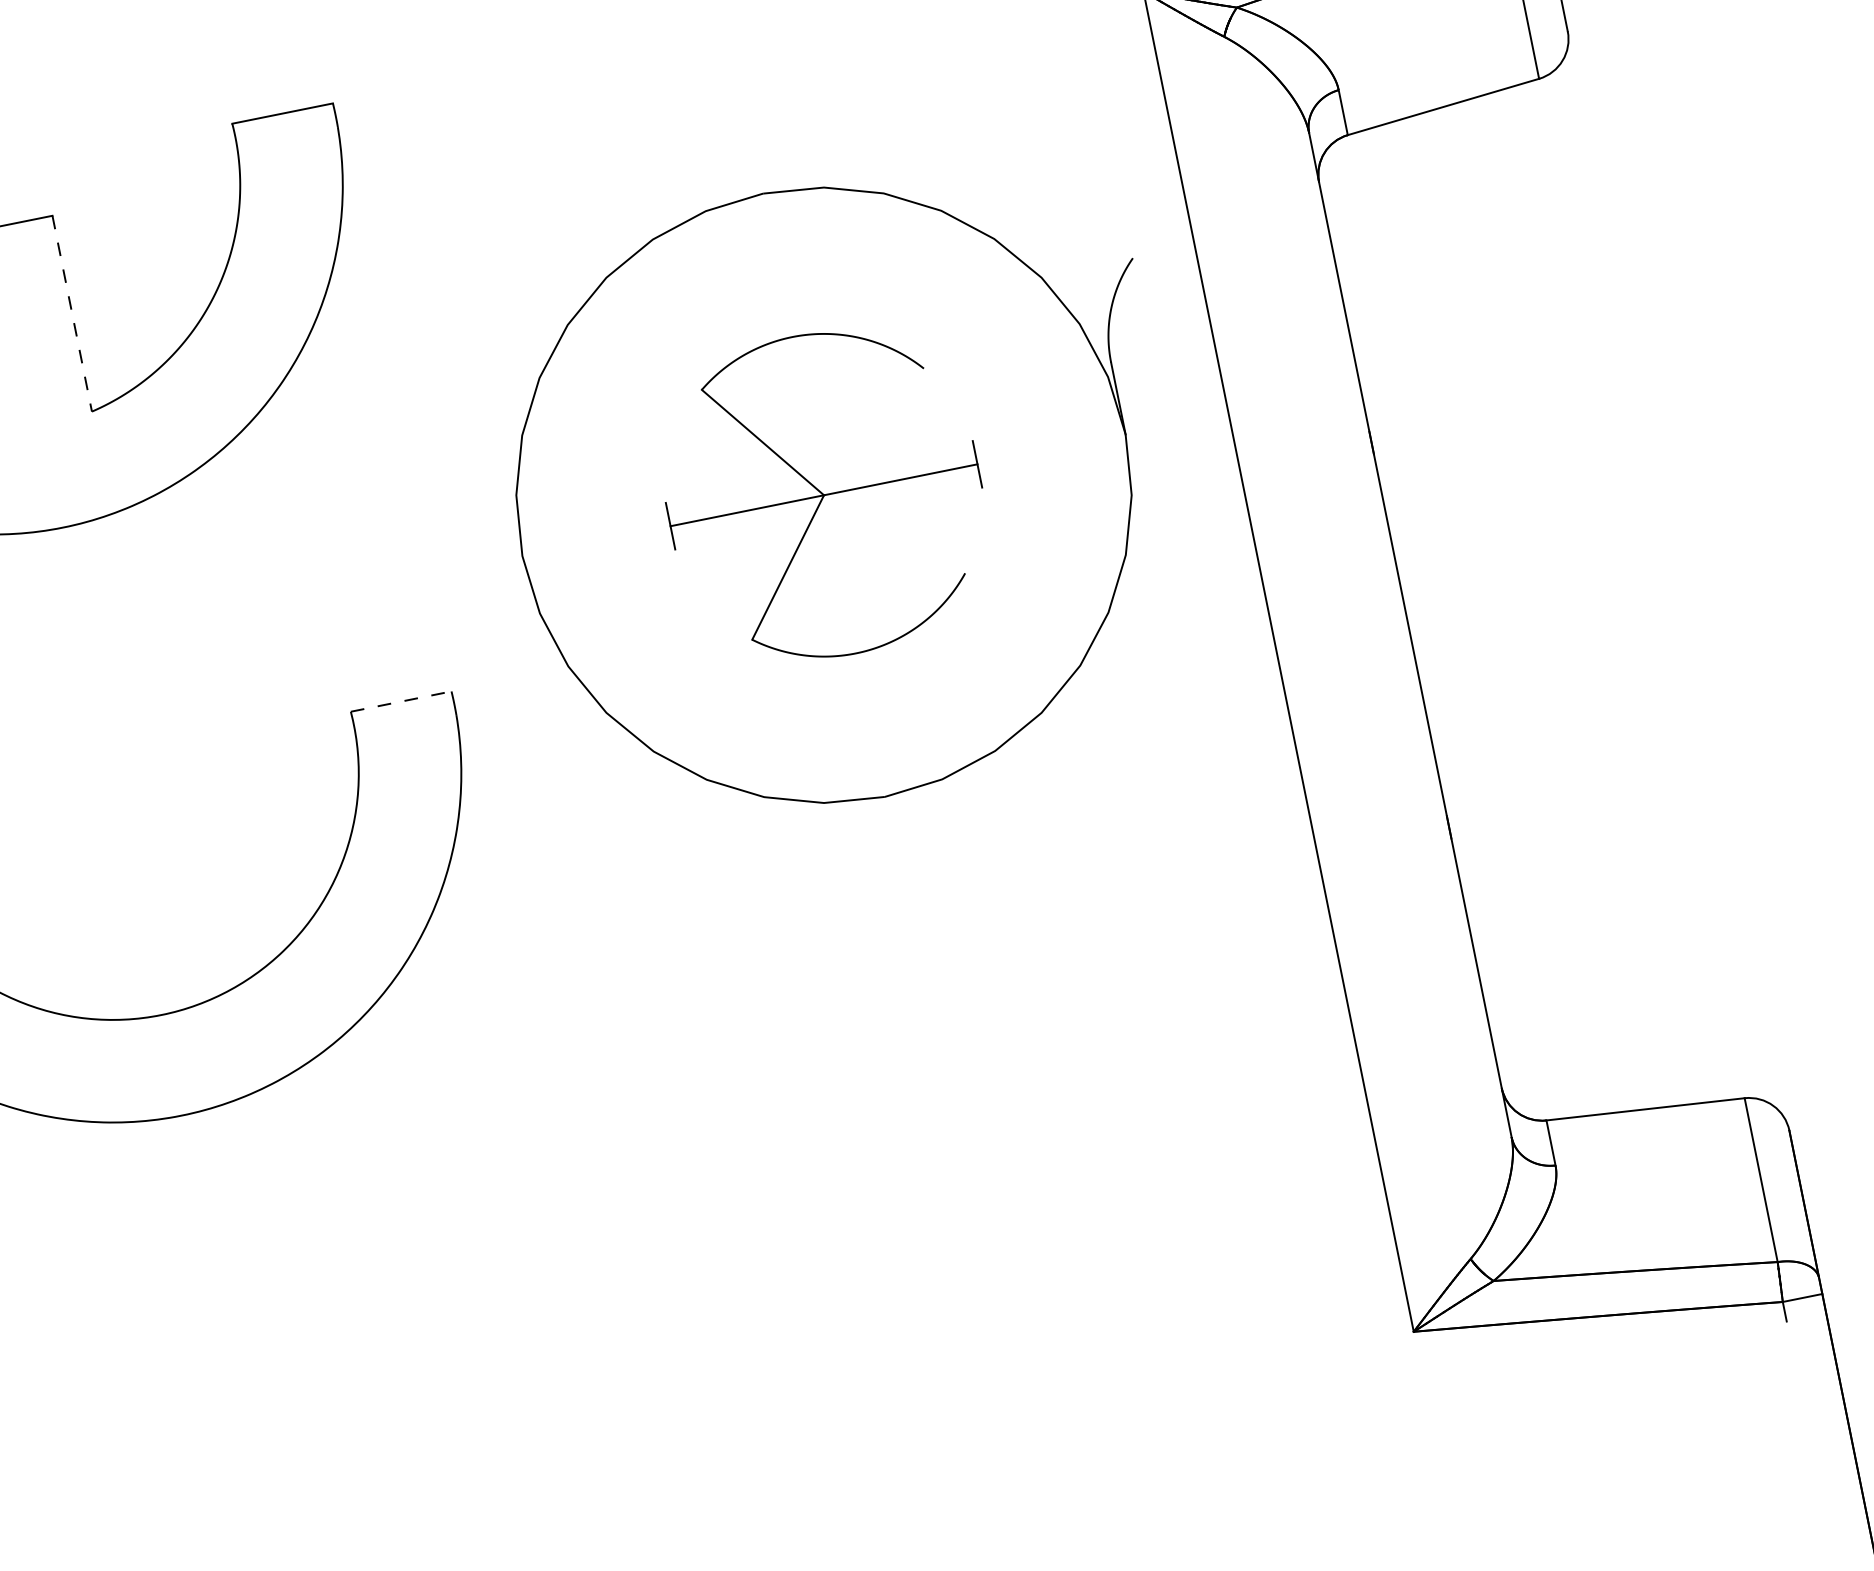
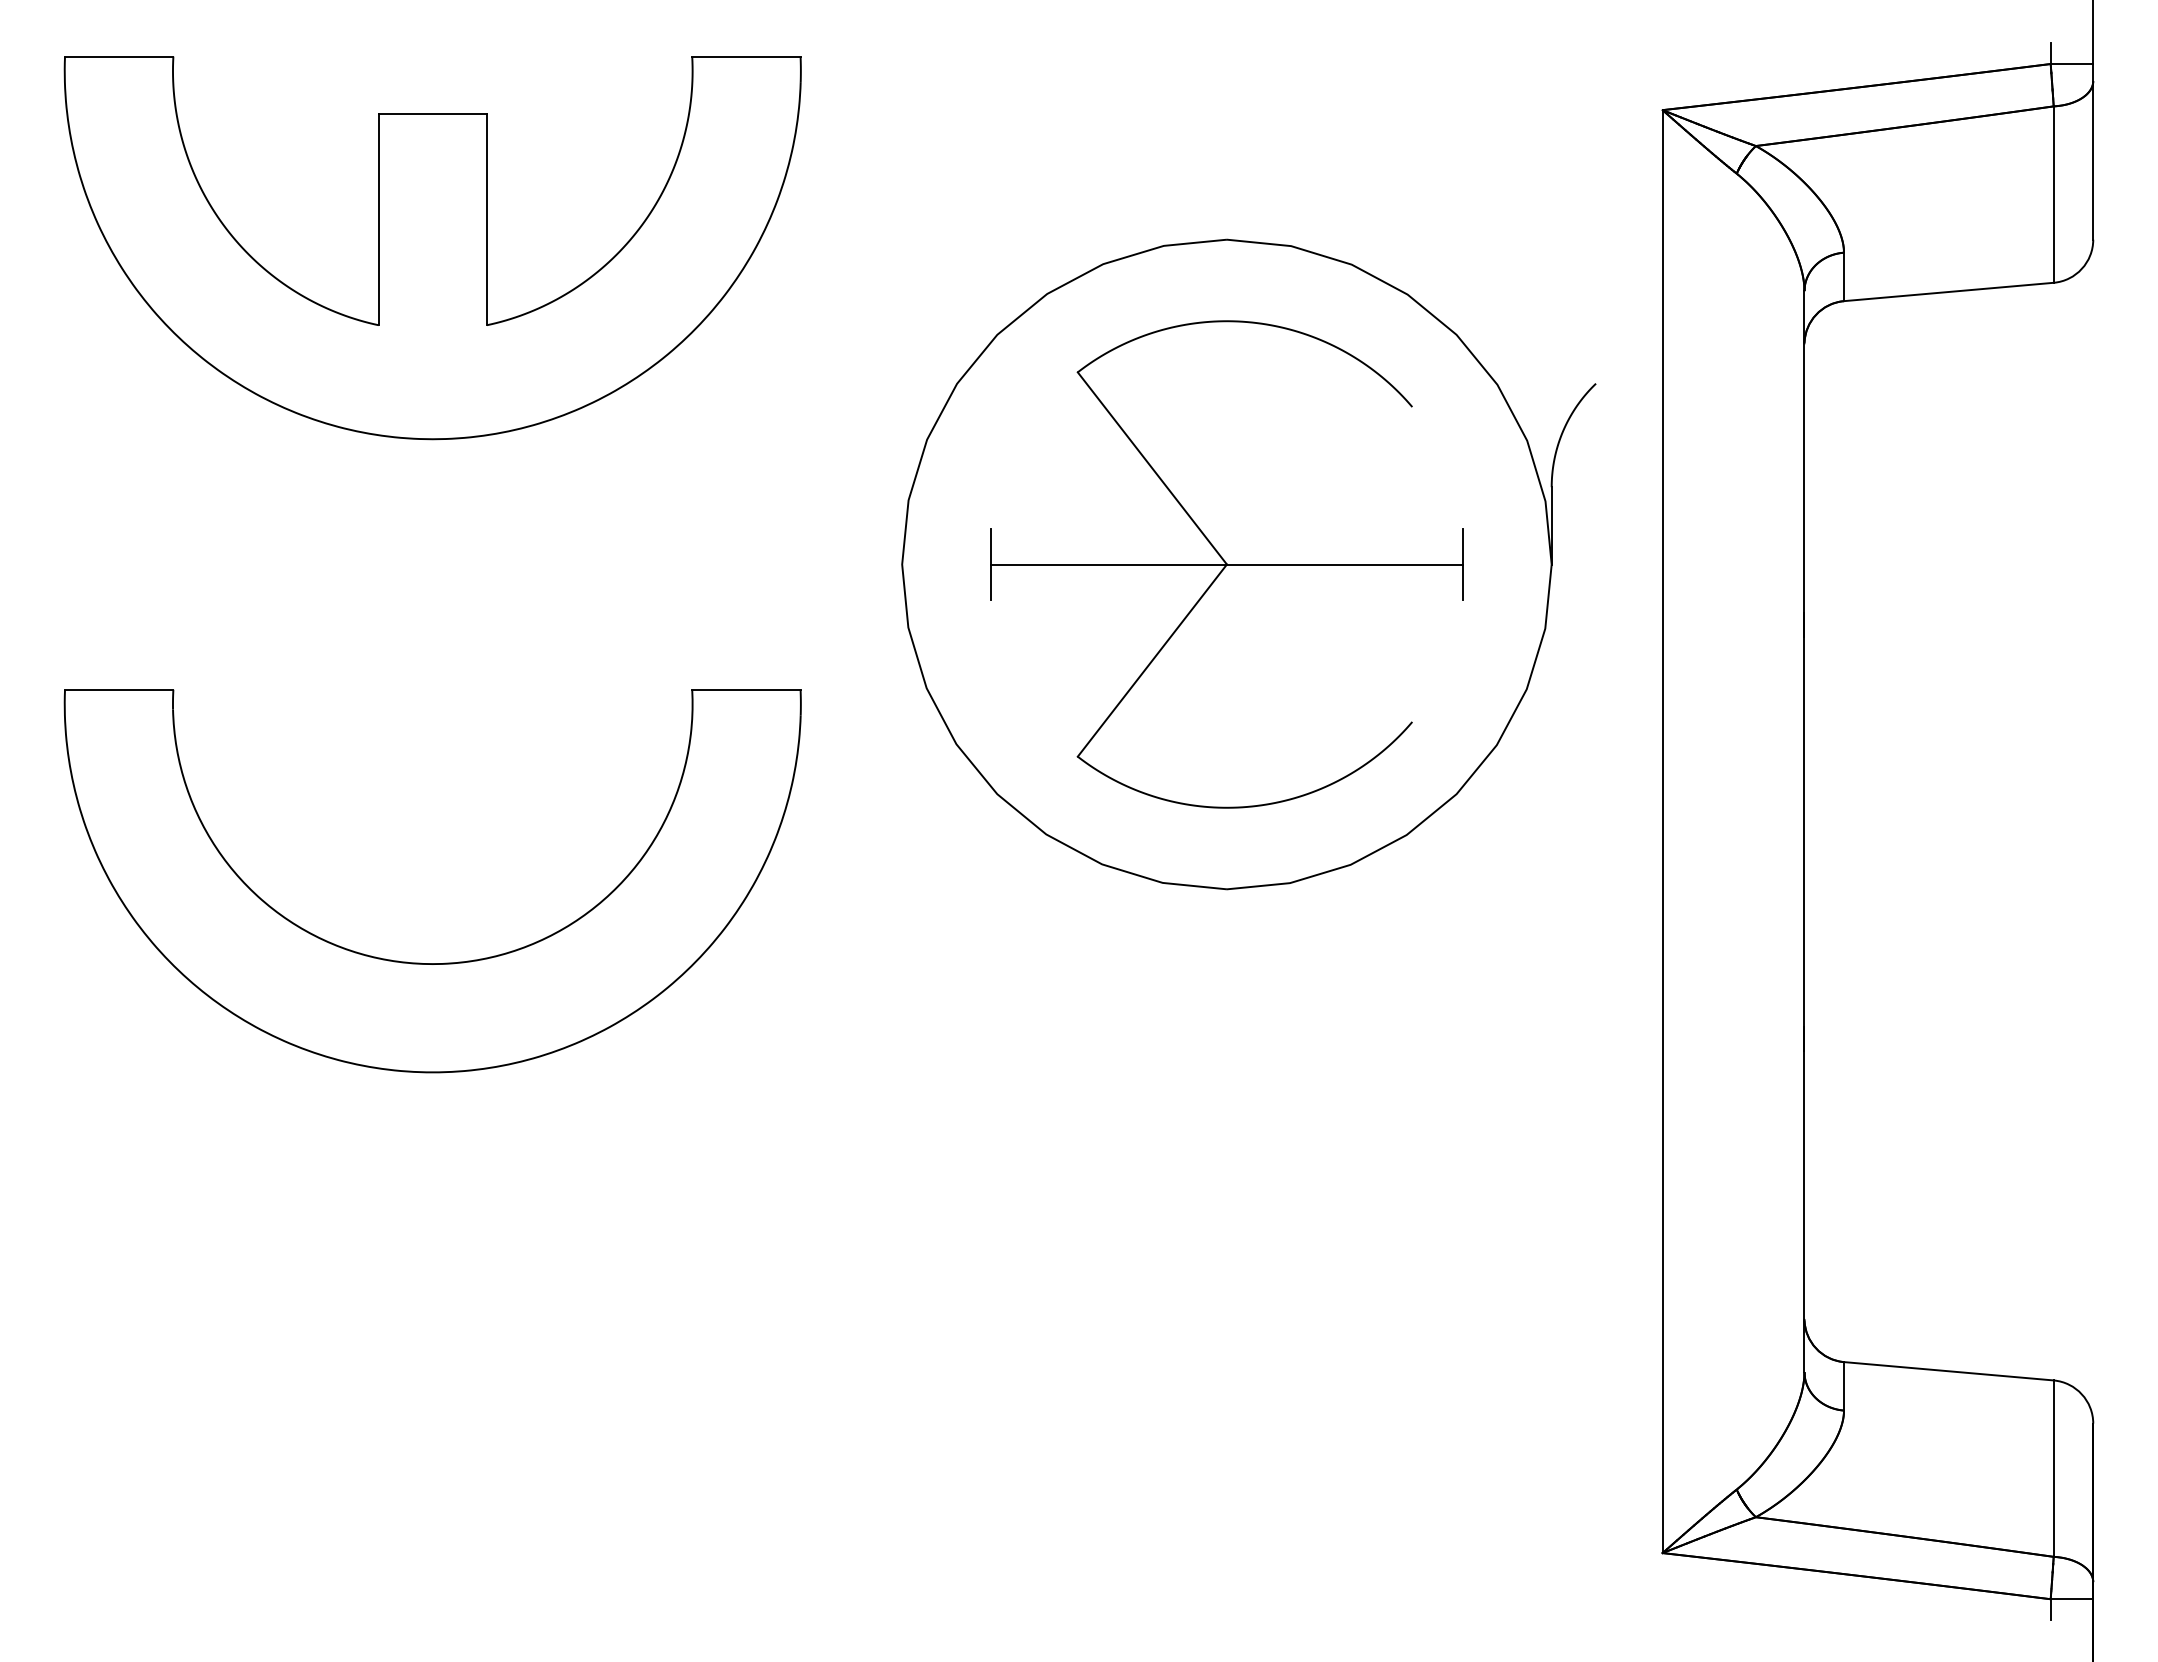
line: (71, 314) -> (486, 220), dashed -> solid
part: (823, 495) -> (1226, 564), size x1.43
line: (401, 701) -> (746, 689), dashed -> solid

